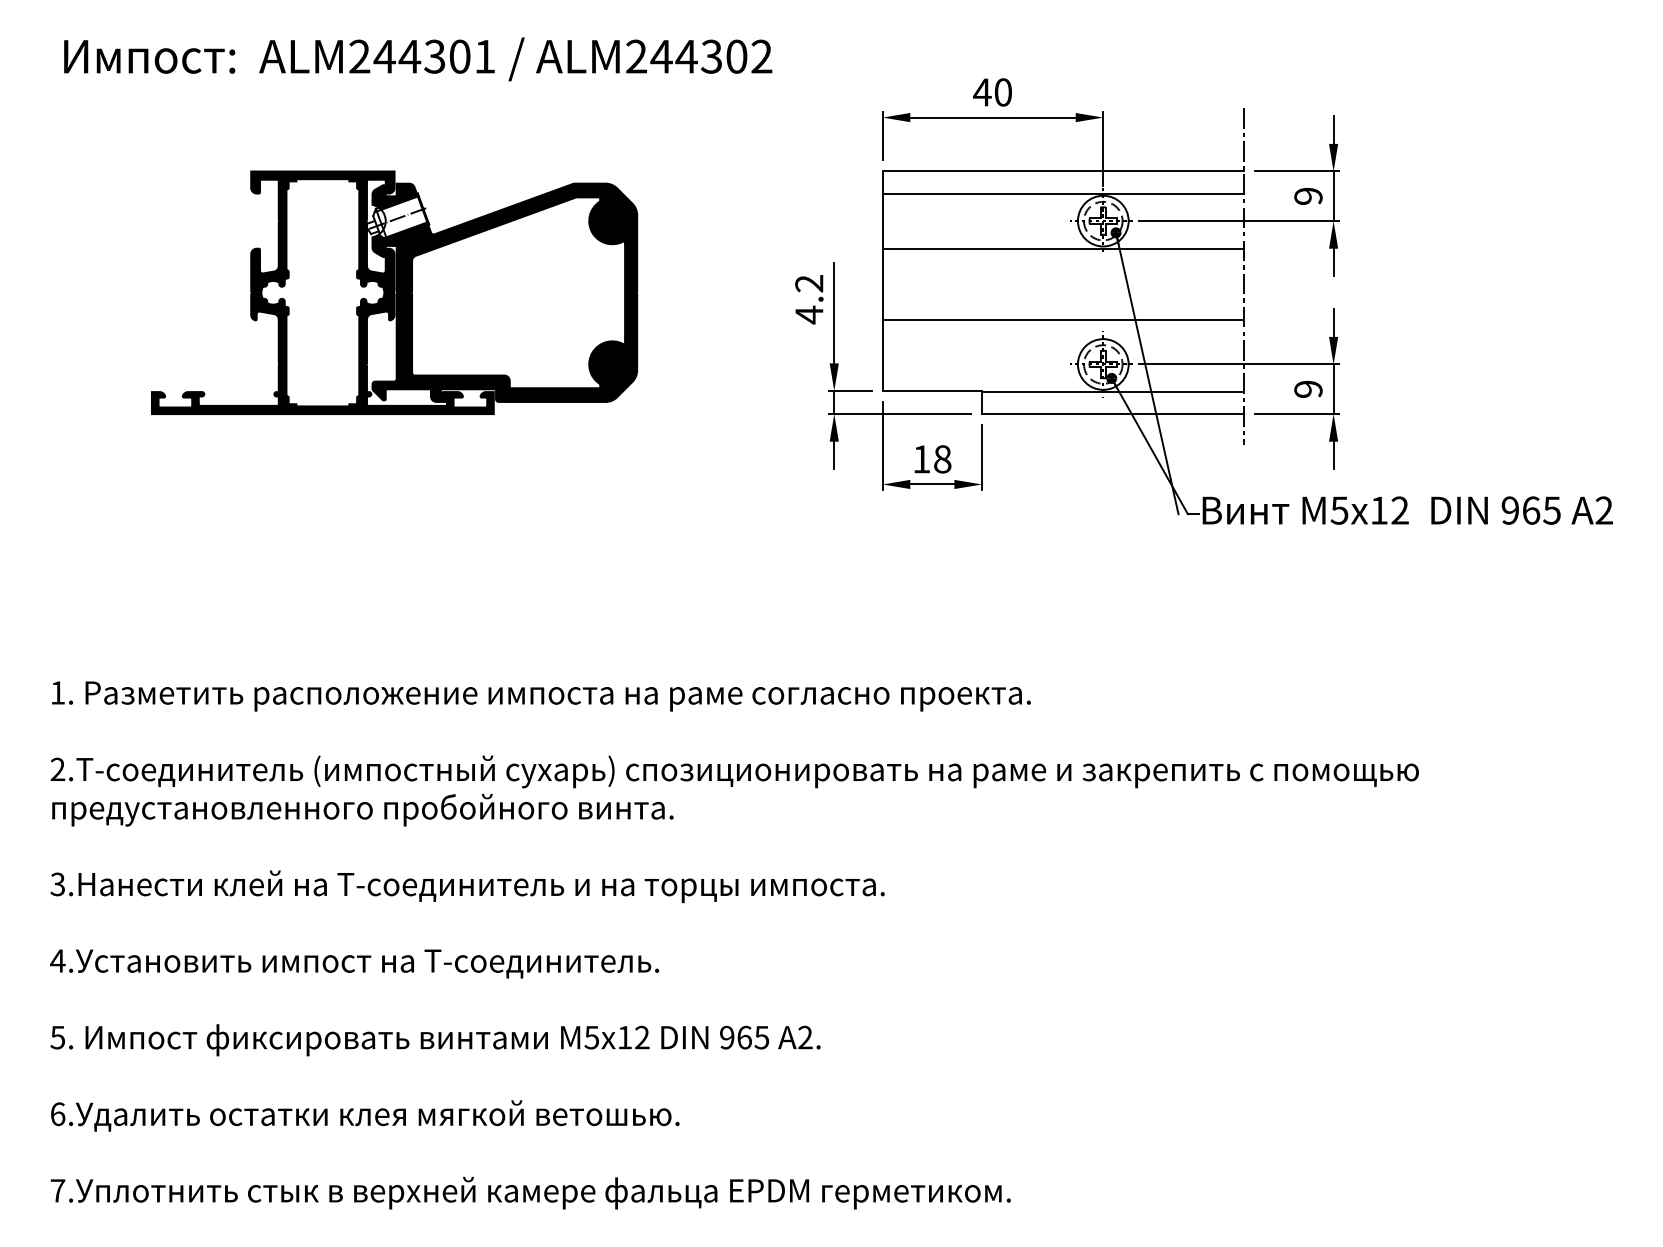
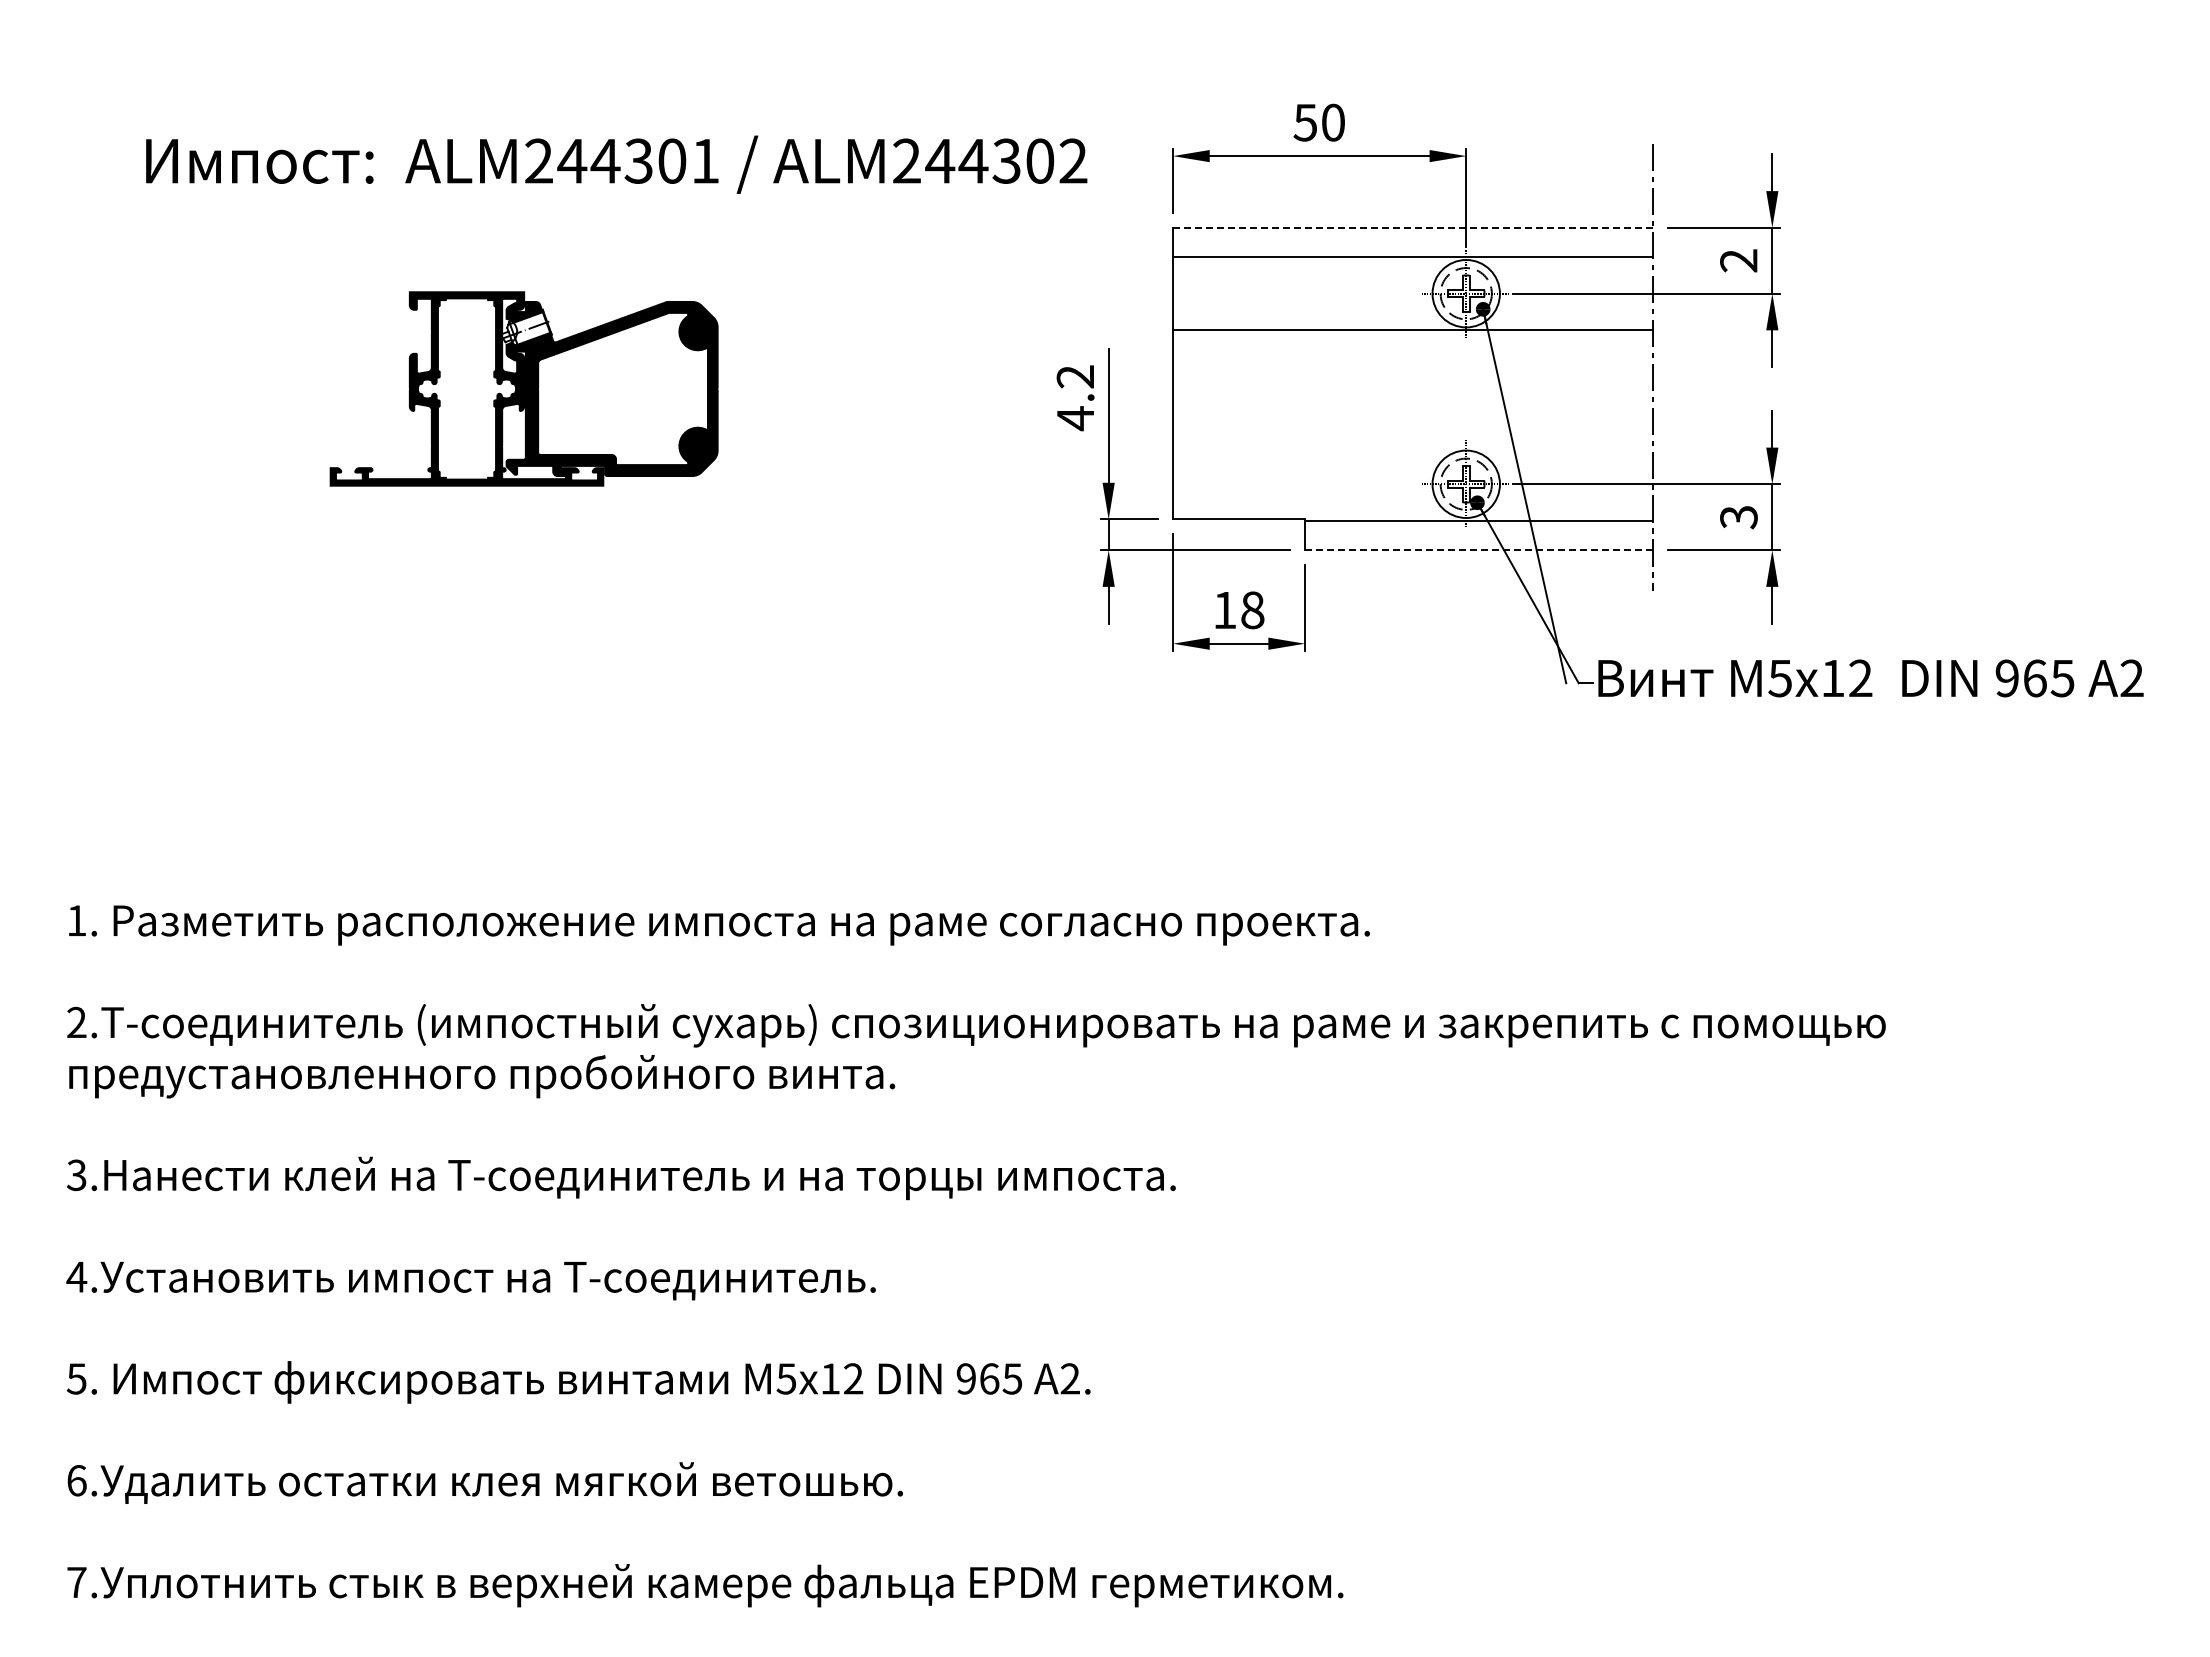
text: (418, 59) -> (616, 164), moved
text: (982, 92) -> (1305, 122), 40 -> 50
line: (1063, 171) -> (1413, 227), solid -> dashed
text: (1308, 196) -> (1738, 260), 9 -> 2
part: (393, 292) -> (523, 388), size x0.6
line: (1063, 320) -> (1413, 425), removed
text: (1308, 389) -> (1738, 517), 9 -> 3
line: (1113, 414) -> (1479, 550), solid -> dashed

